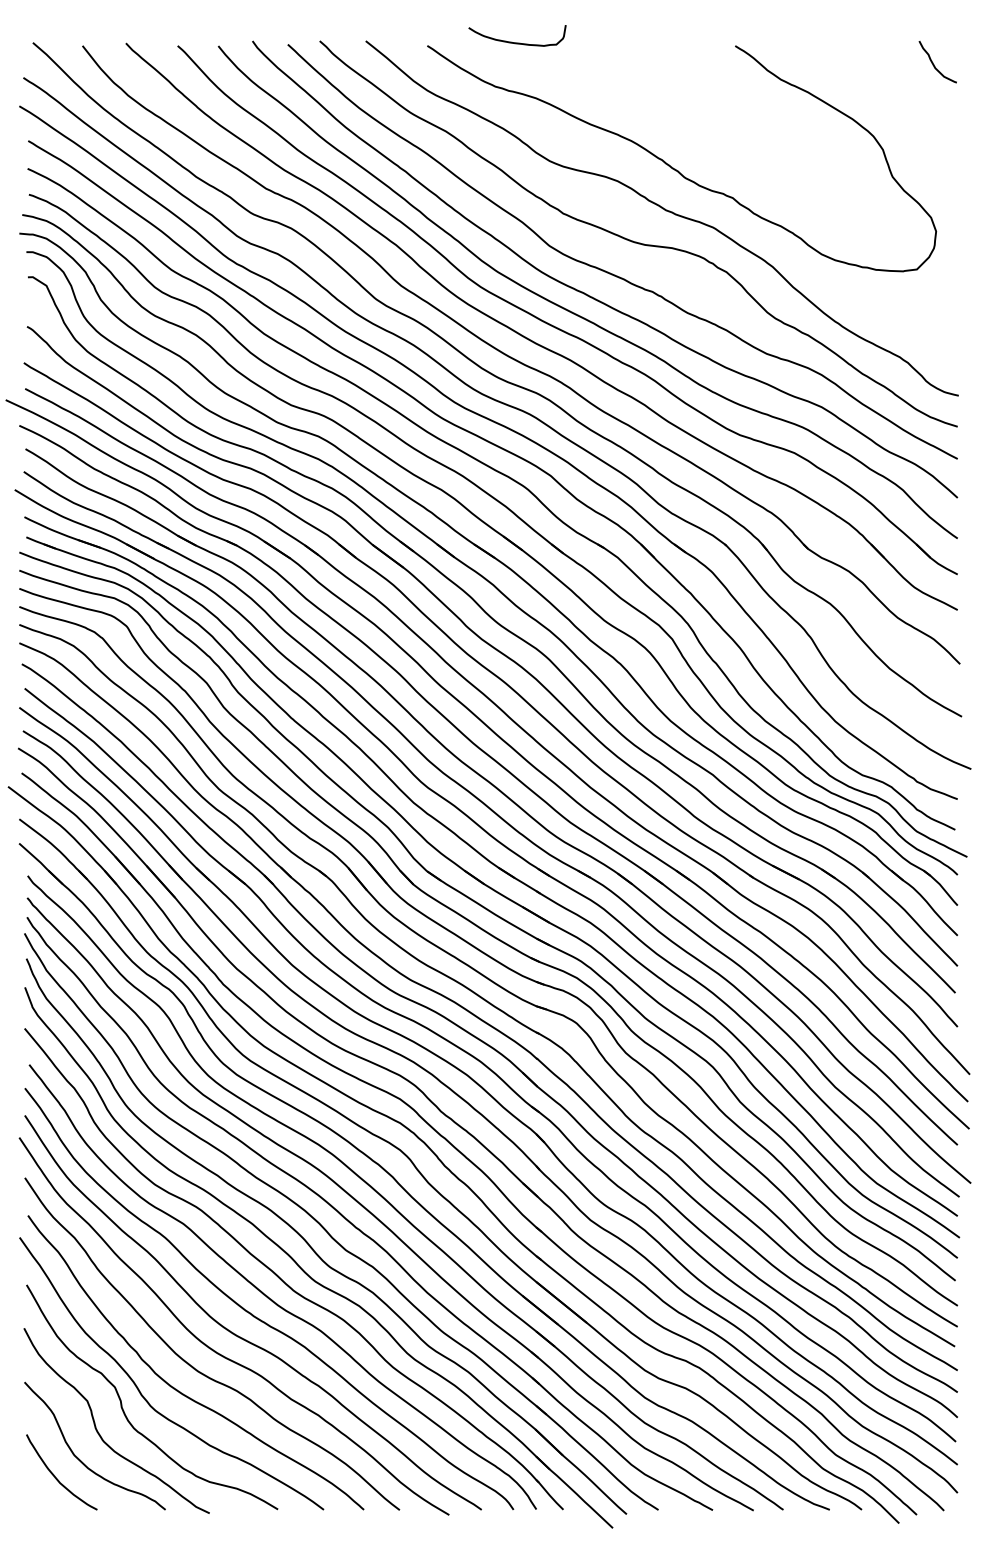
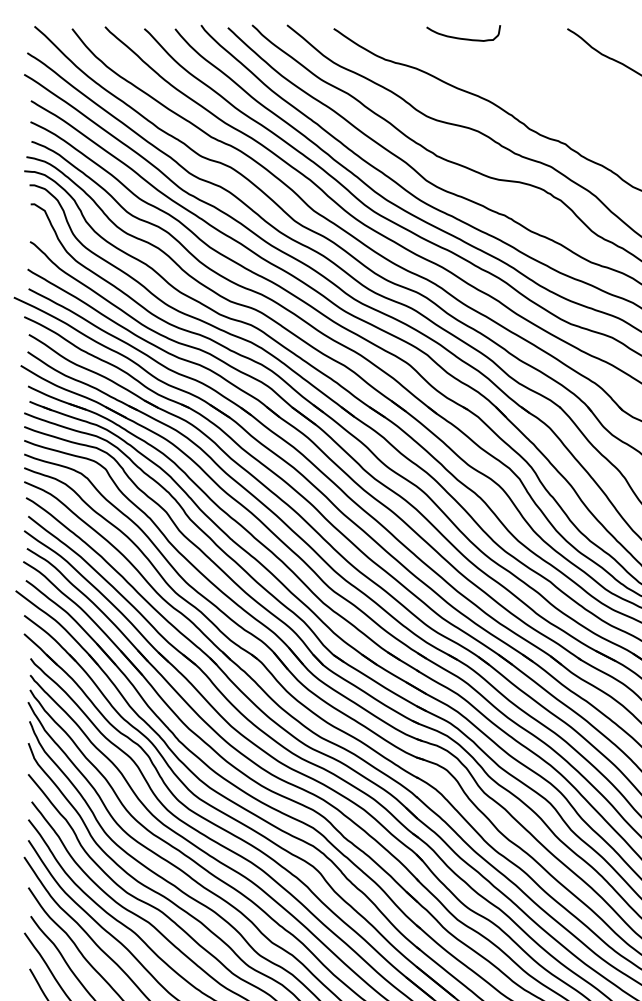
curve: (517, 42) -> (463, 38), moved

